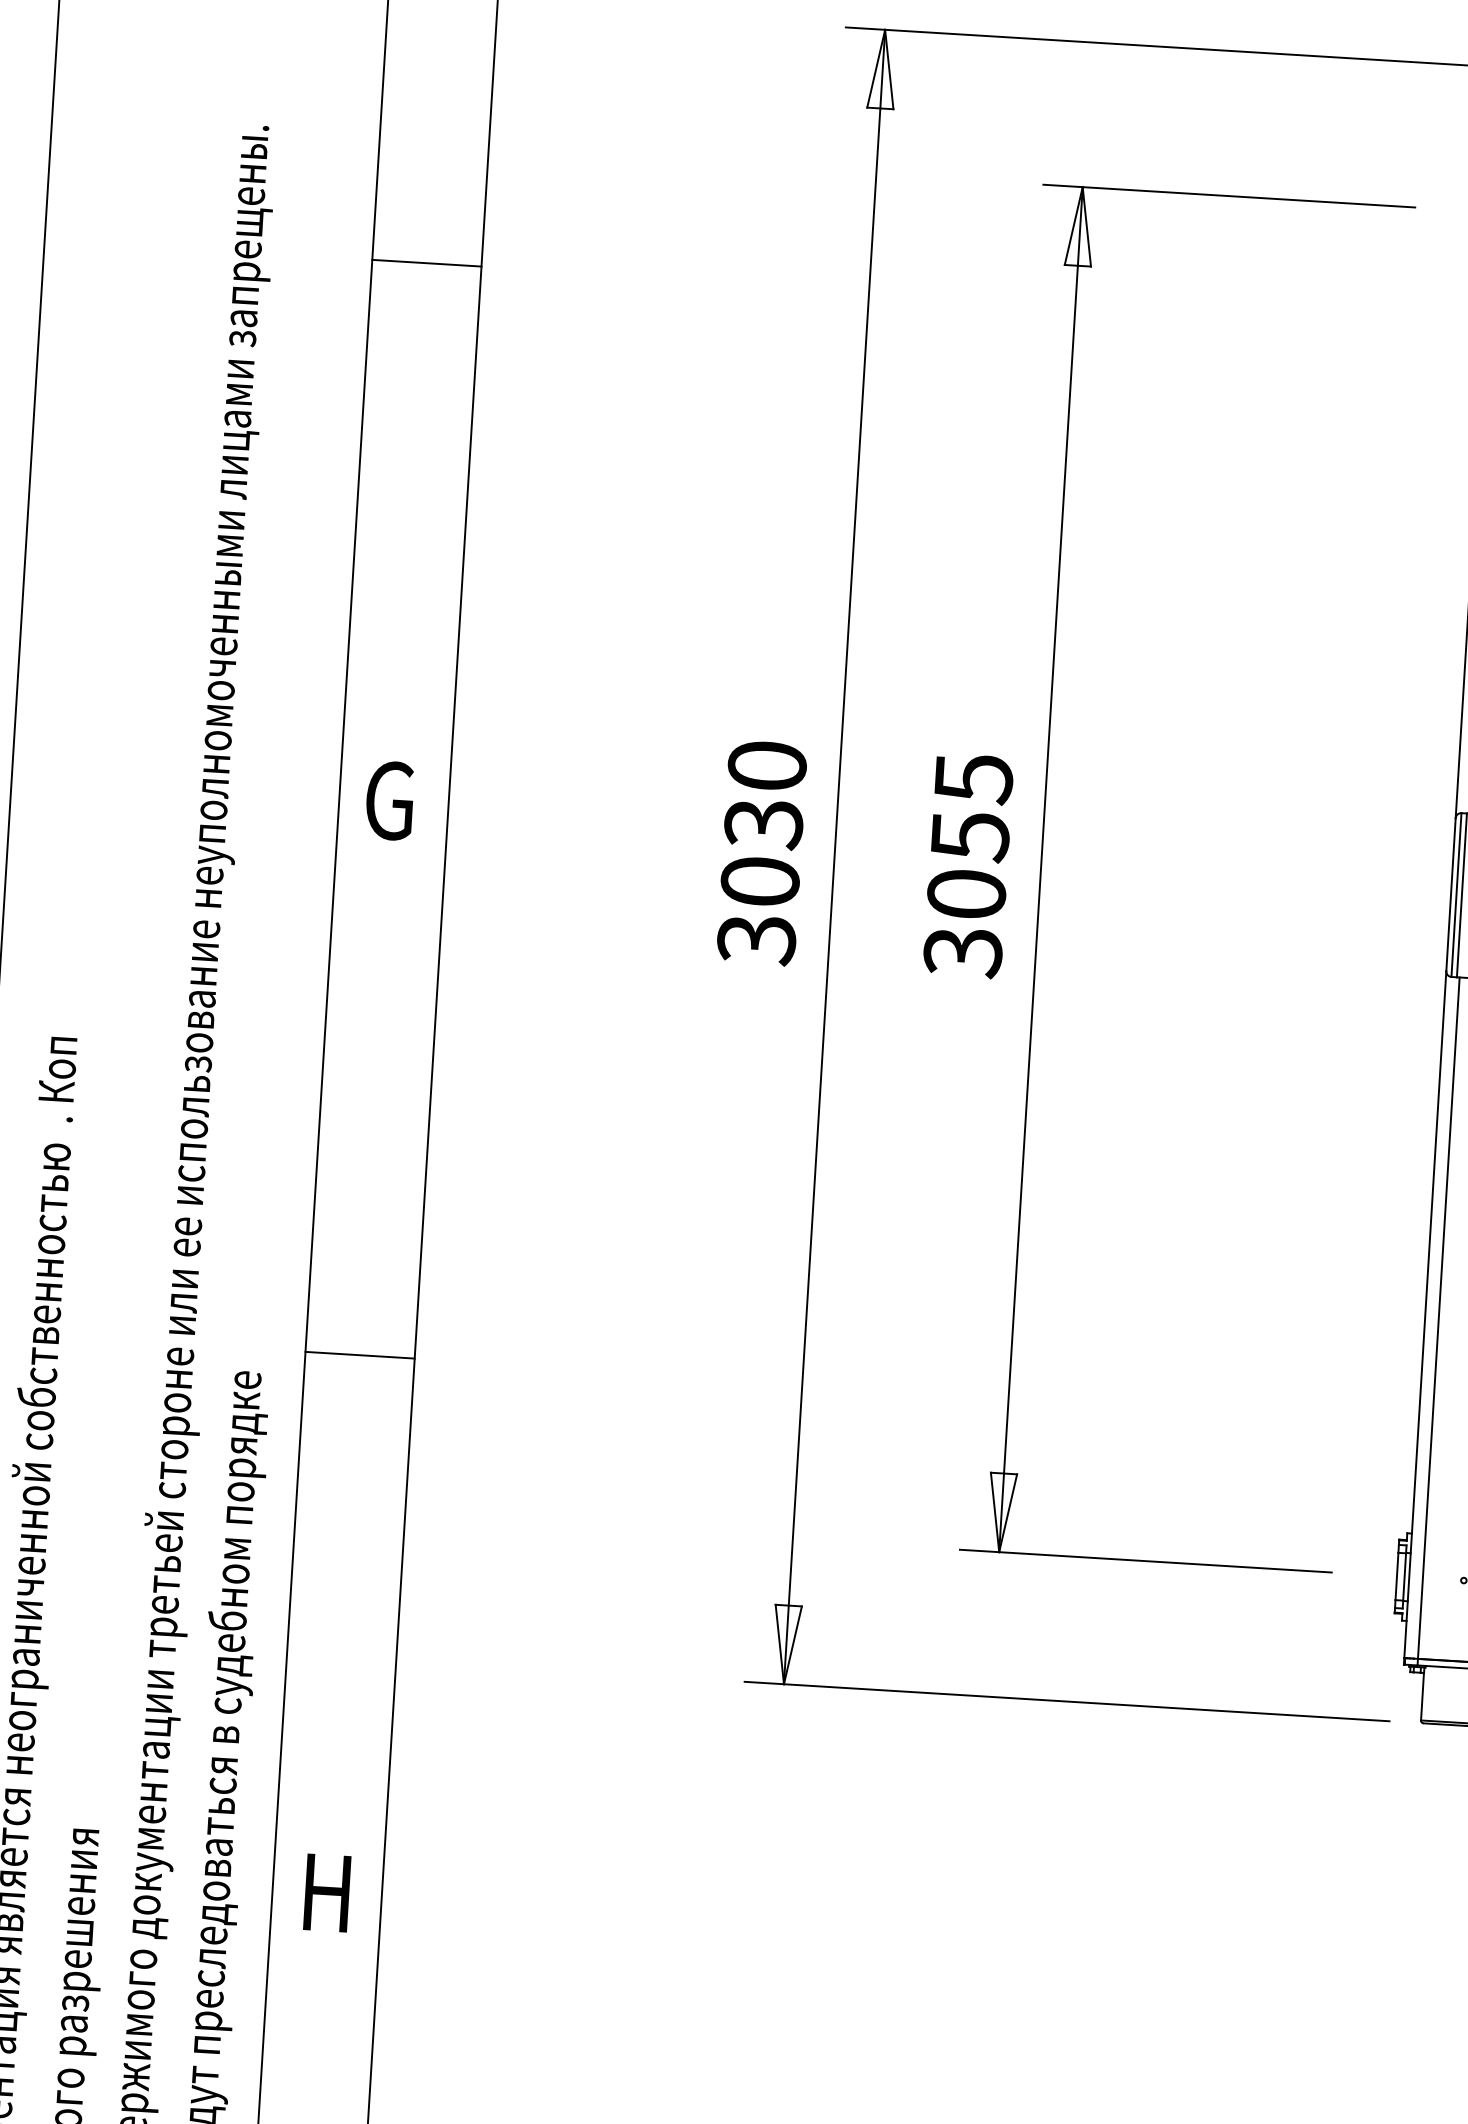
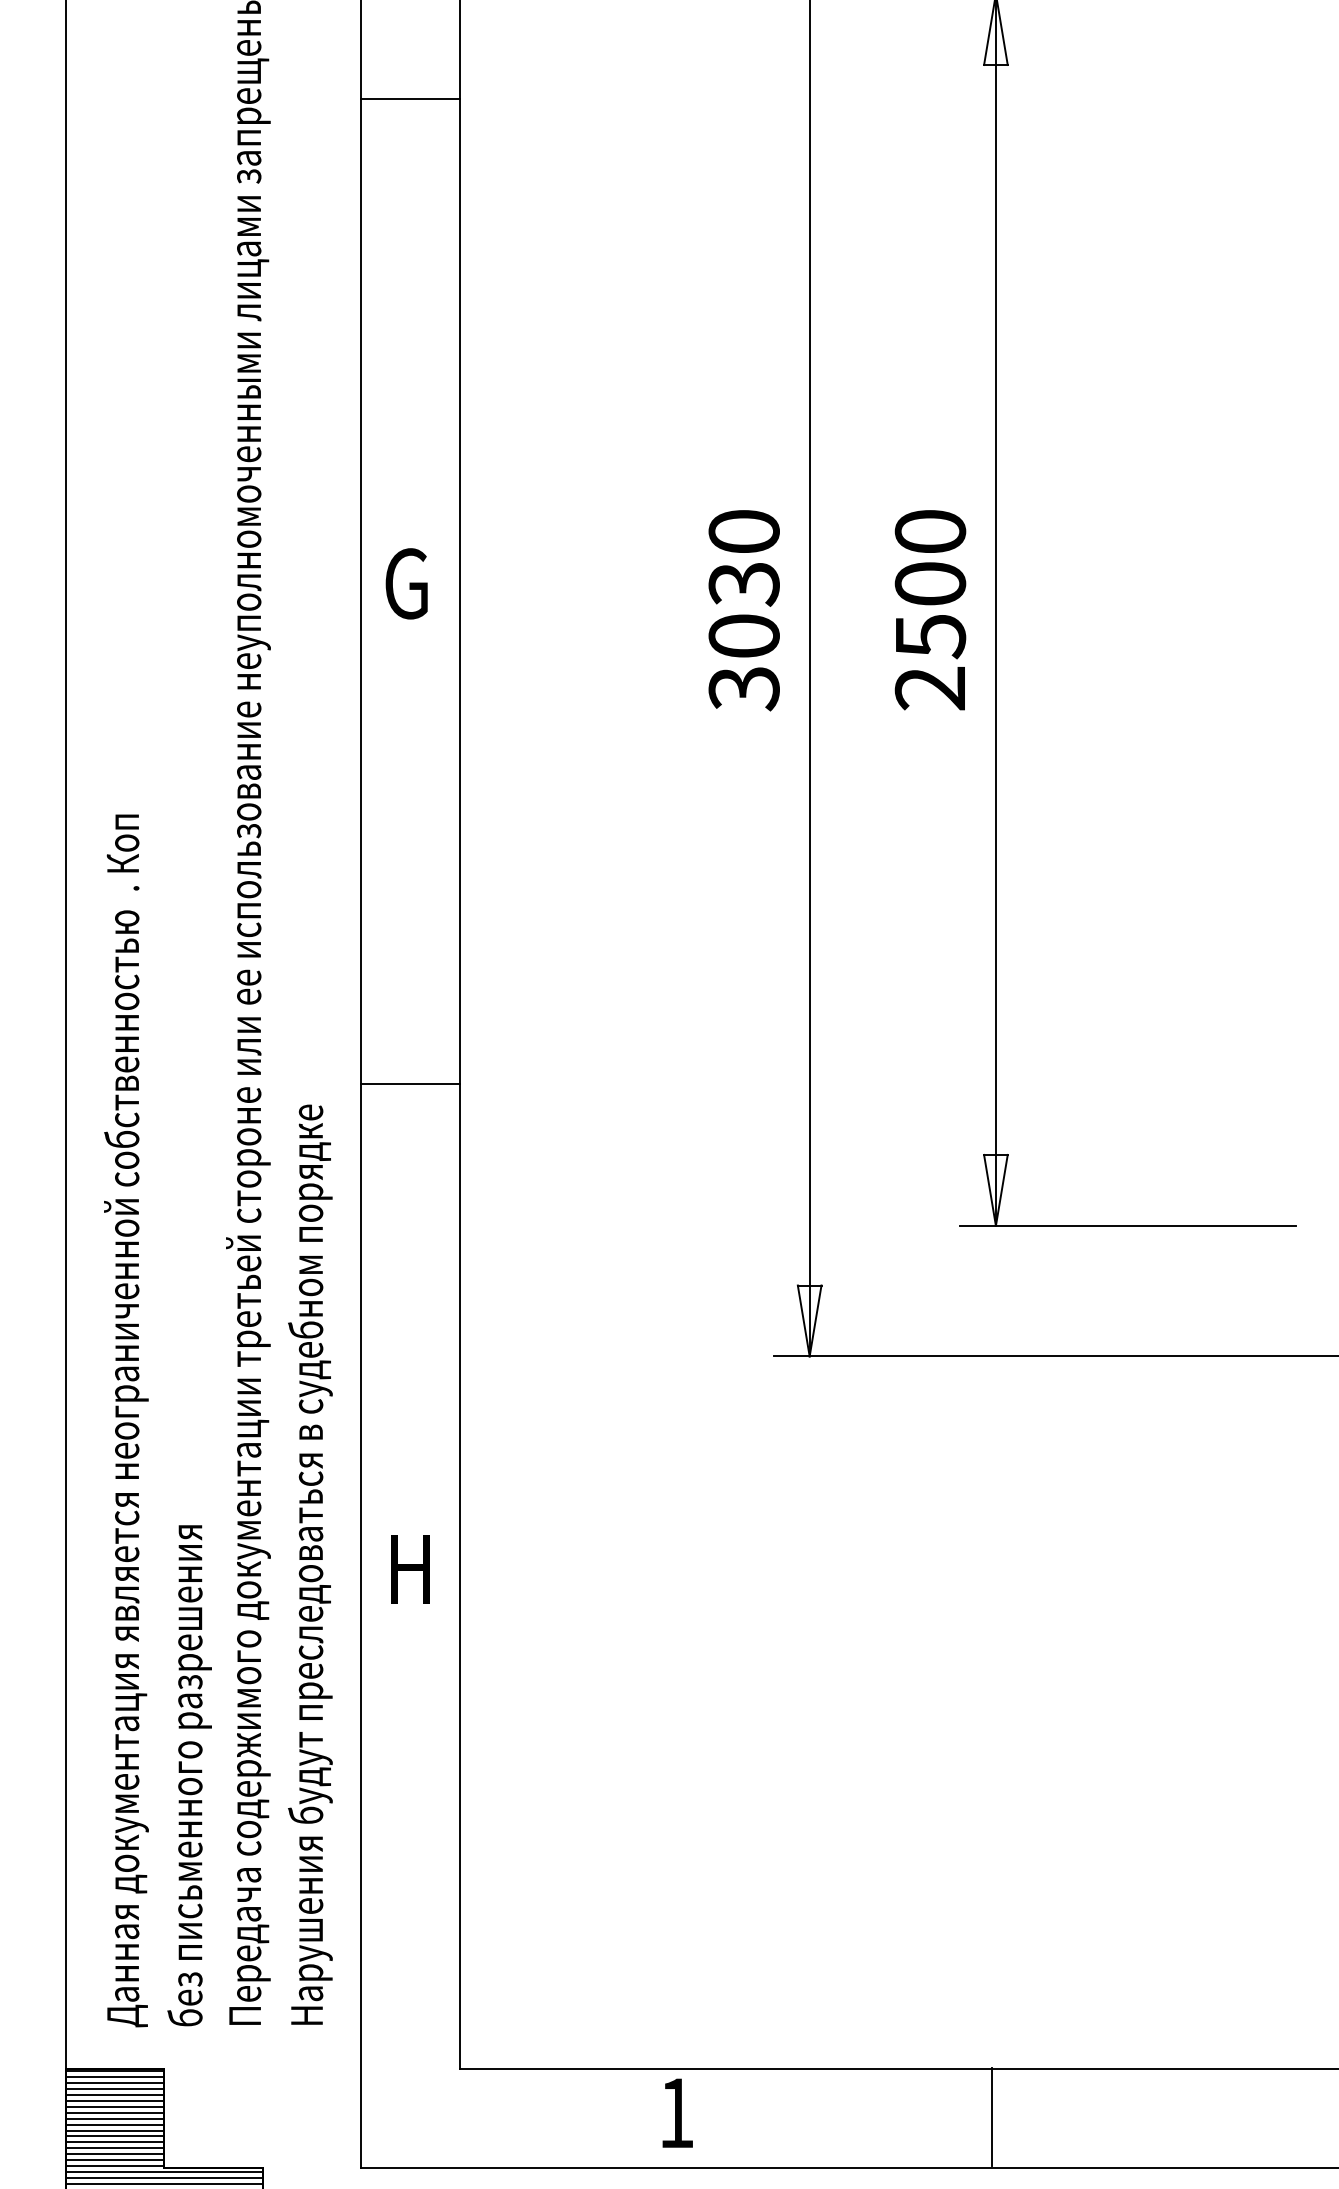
text: (968, 865) -> (930, 610), 3055 -> 2500

